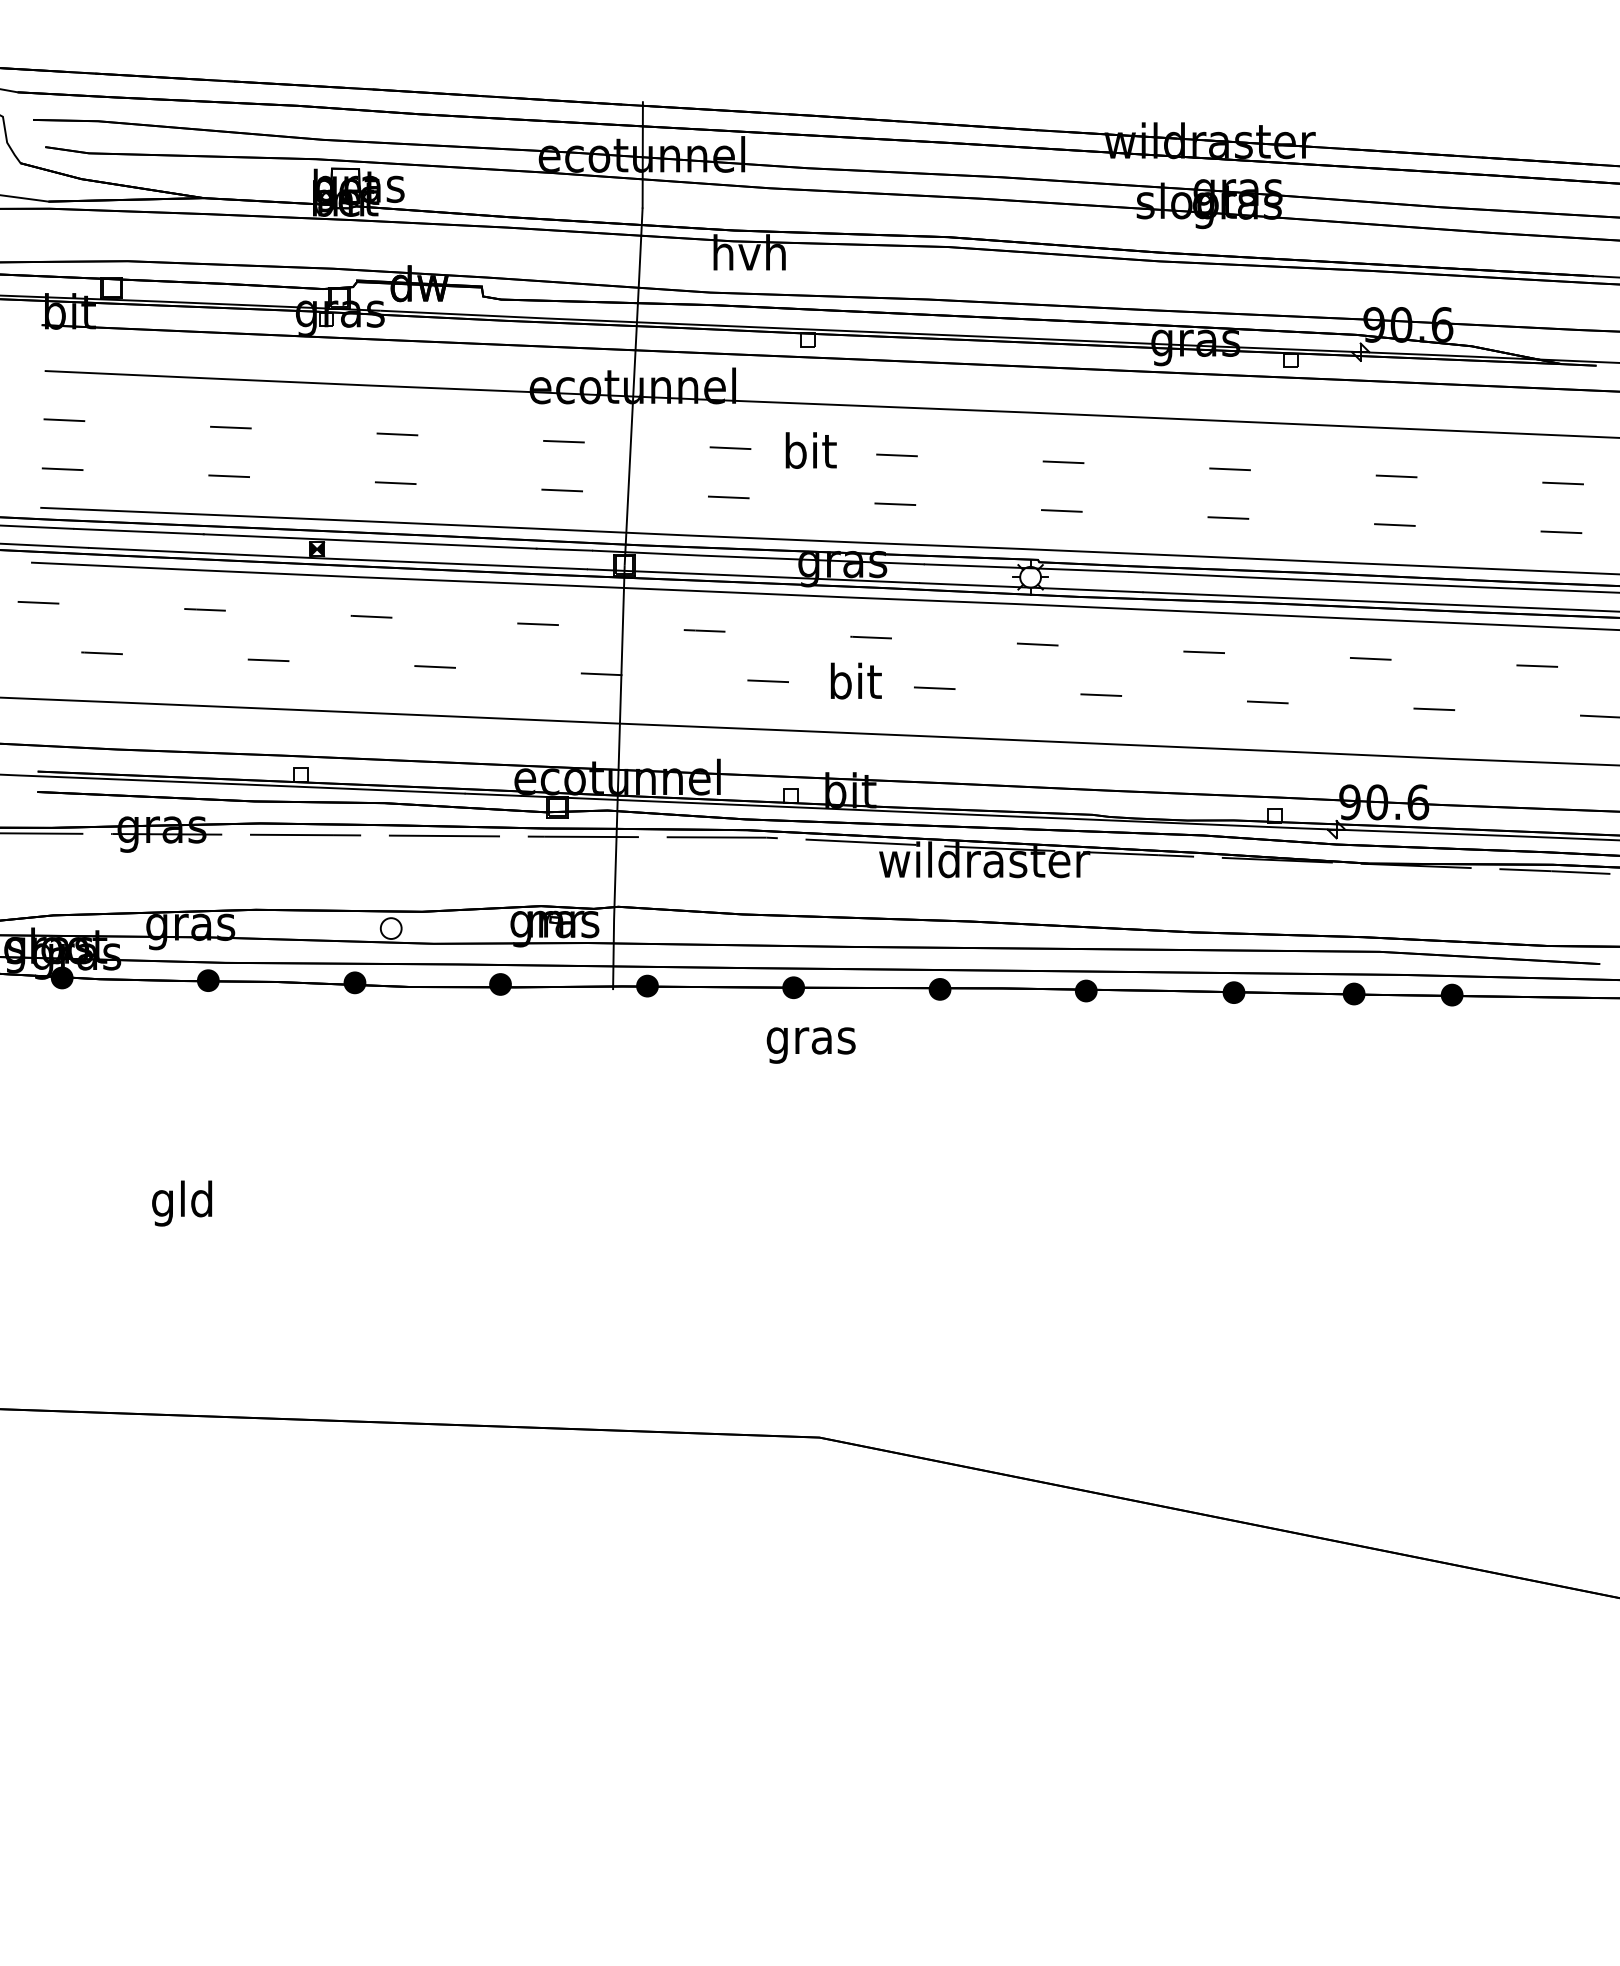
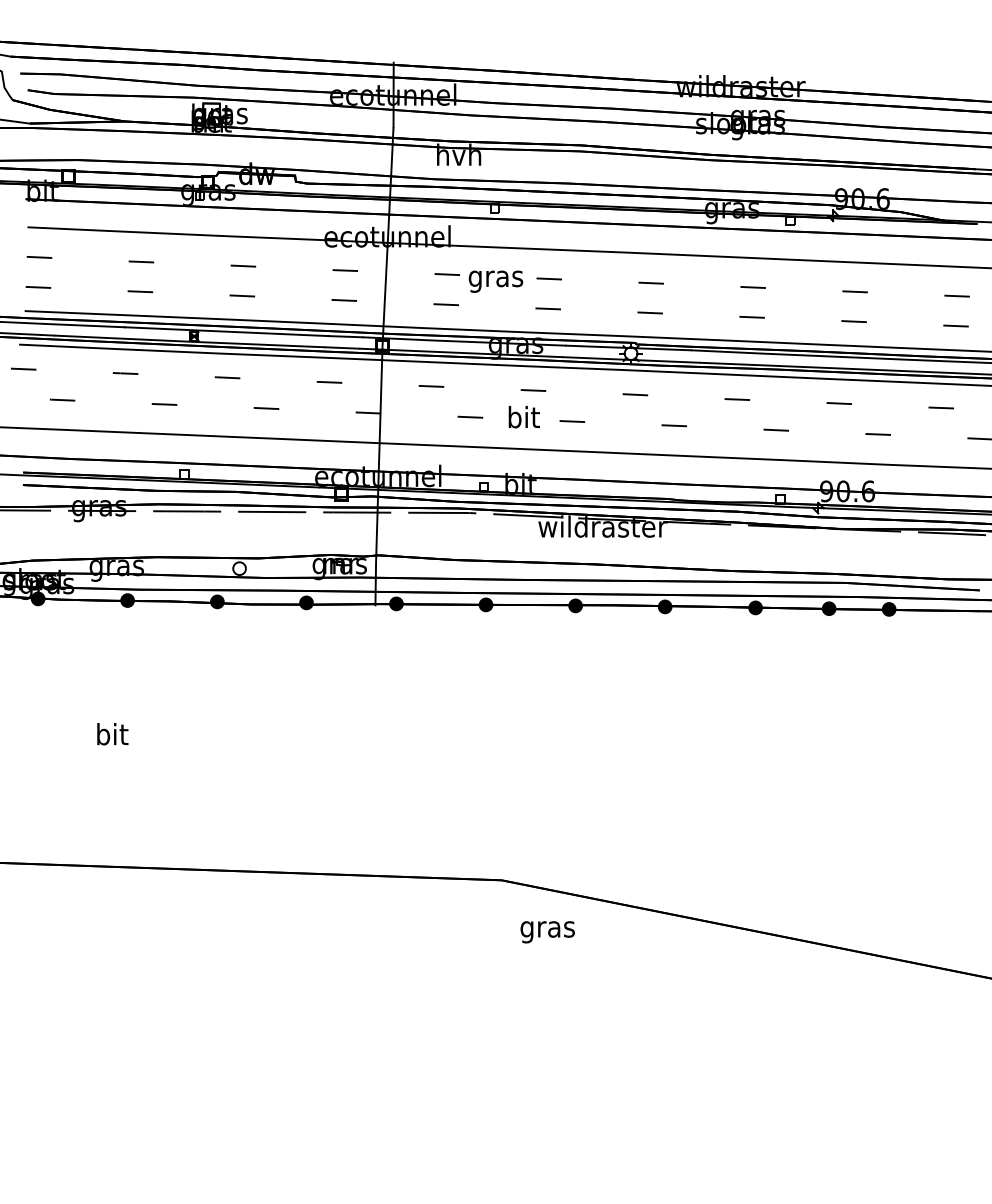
text: (809, 454) -> (495, 278), bit -> gras
text: (810, 1045) -> (547, 932), moved
text: (181, 1204) -> (111, 737), gld -> bit

